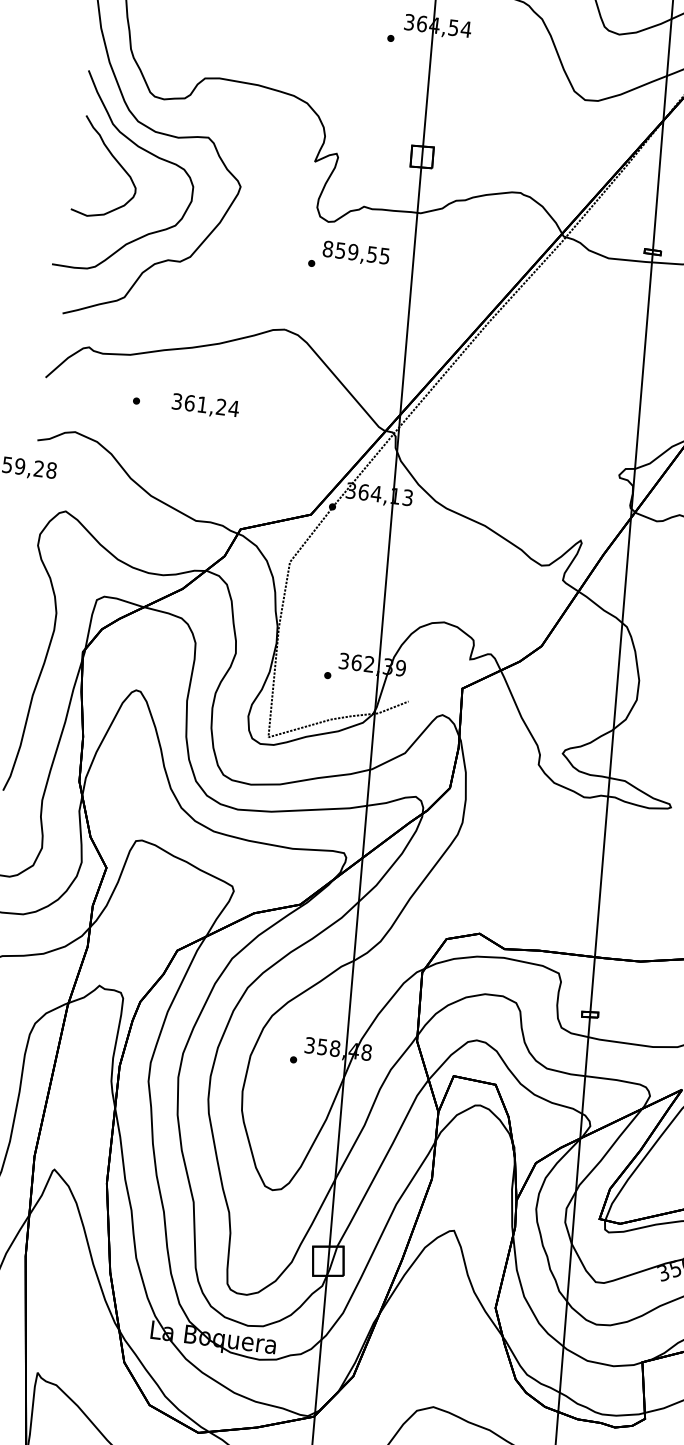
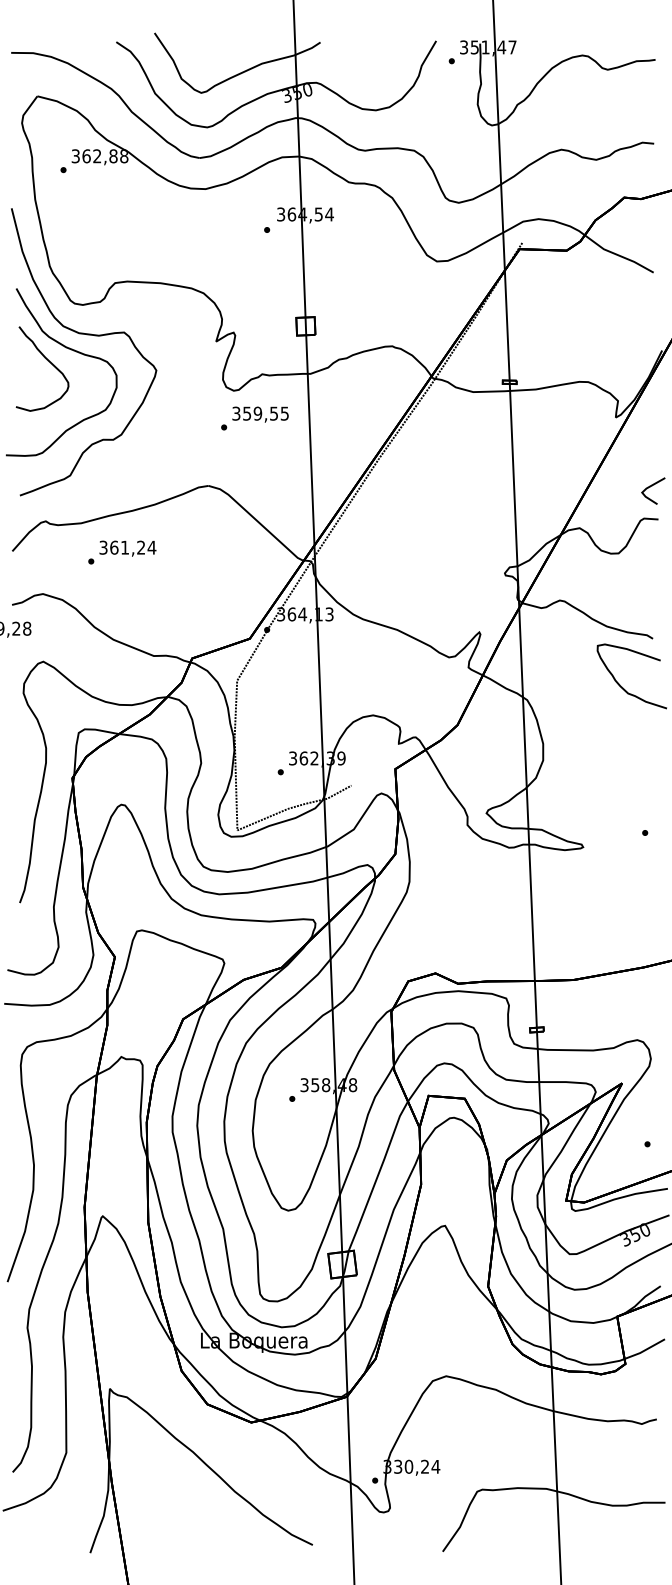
text: (328, 248) -> (236, 413), 859,55 -> 359,55
text: (205, 406) -> (127, 548), moved

